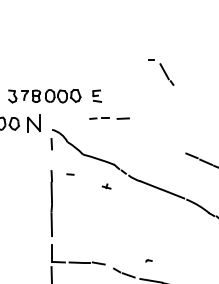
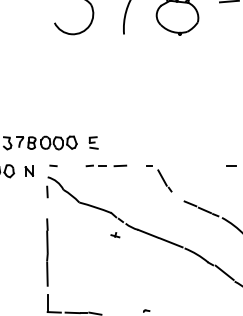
part: (161, 72) -> (159, 178), moved
part: (33, 123) -> (28, 170), size x0.62
line: (70, 174) -> (53, 165), moved
part: (106, 186) -> (115, 235), moved

